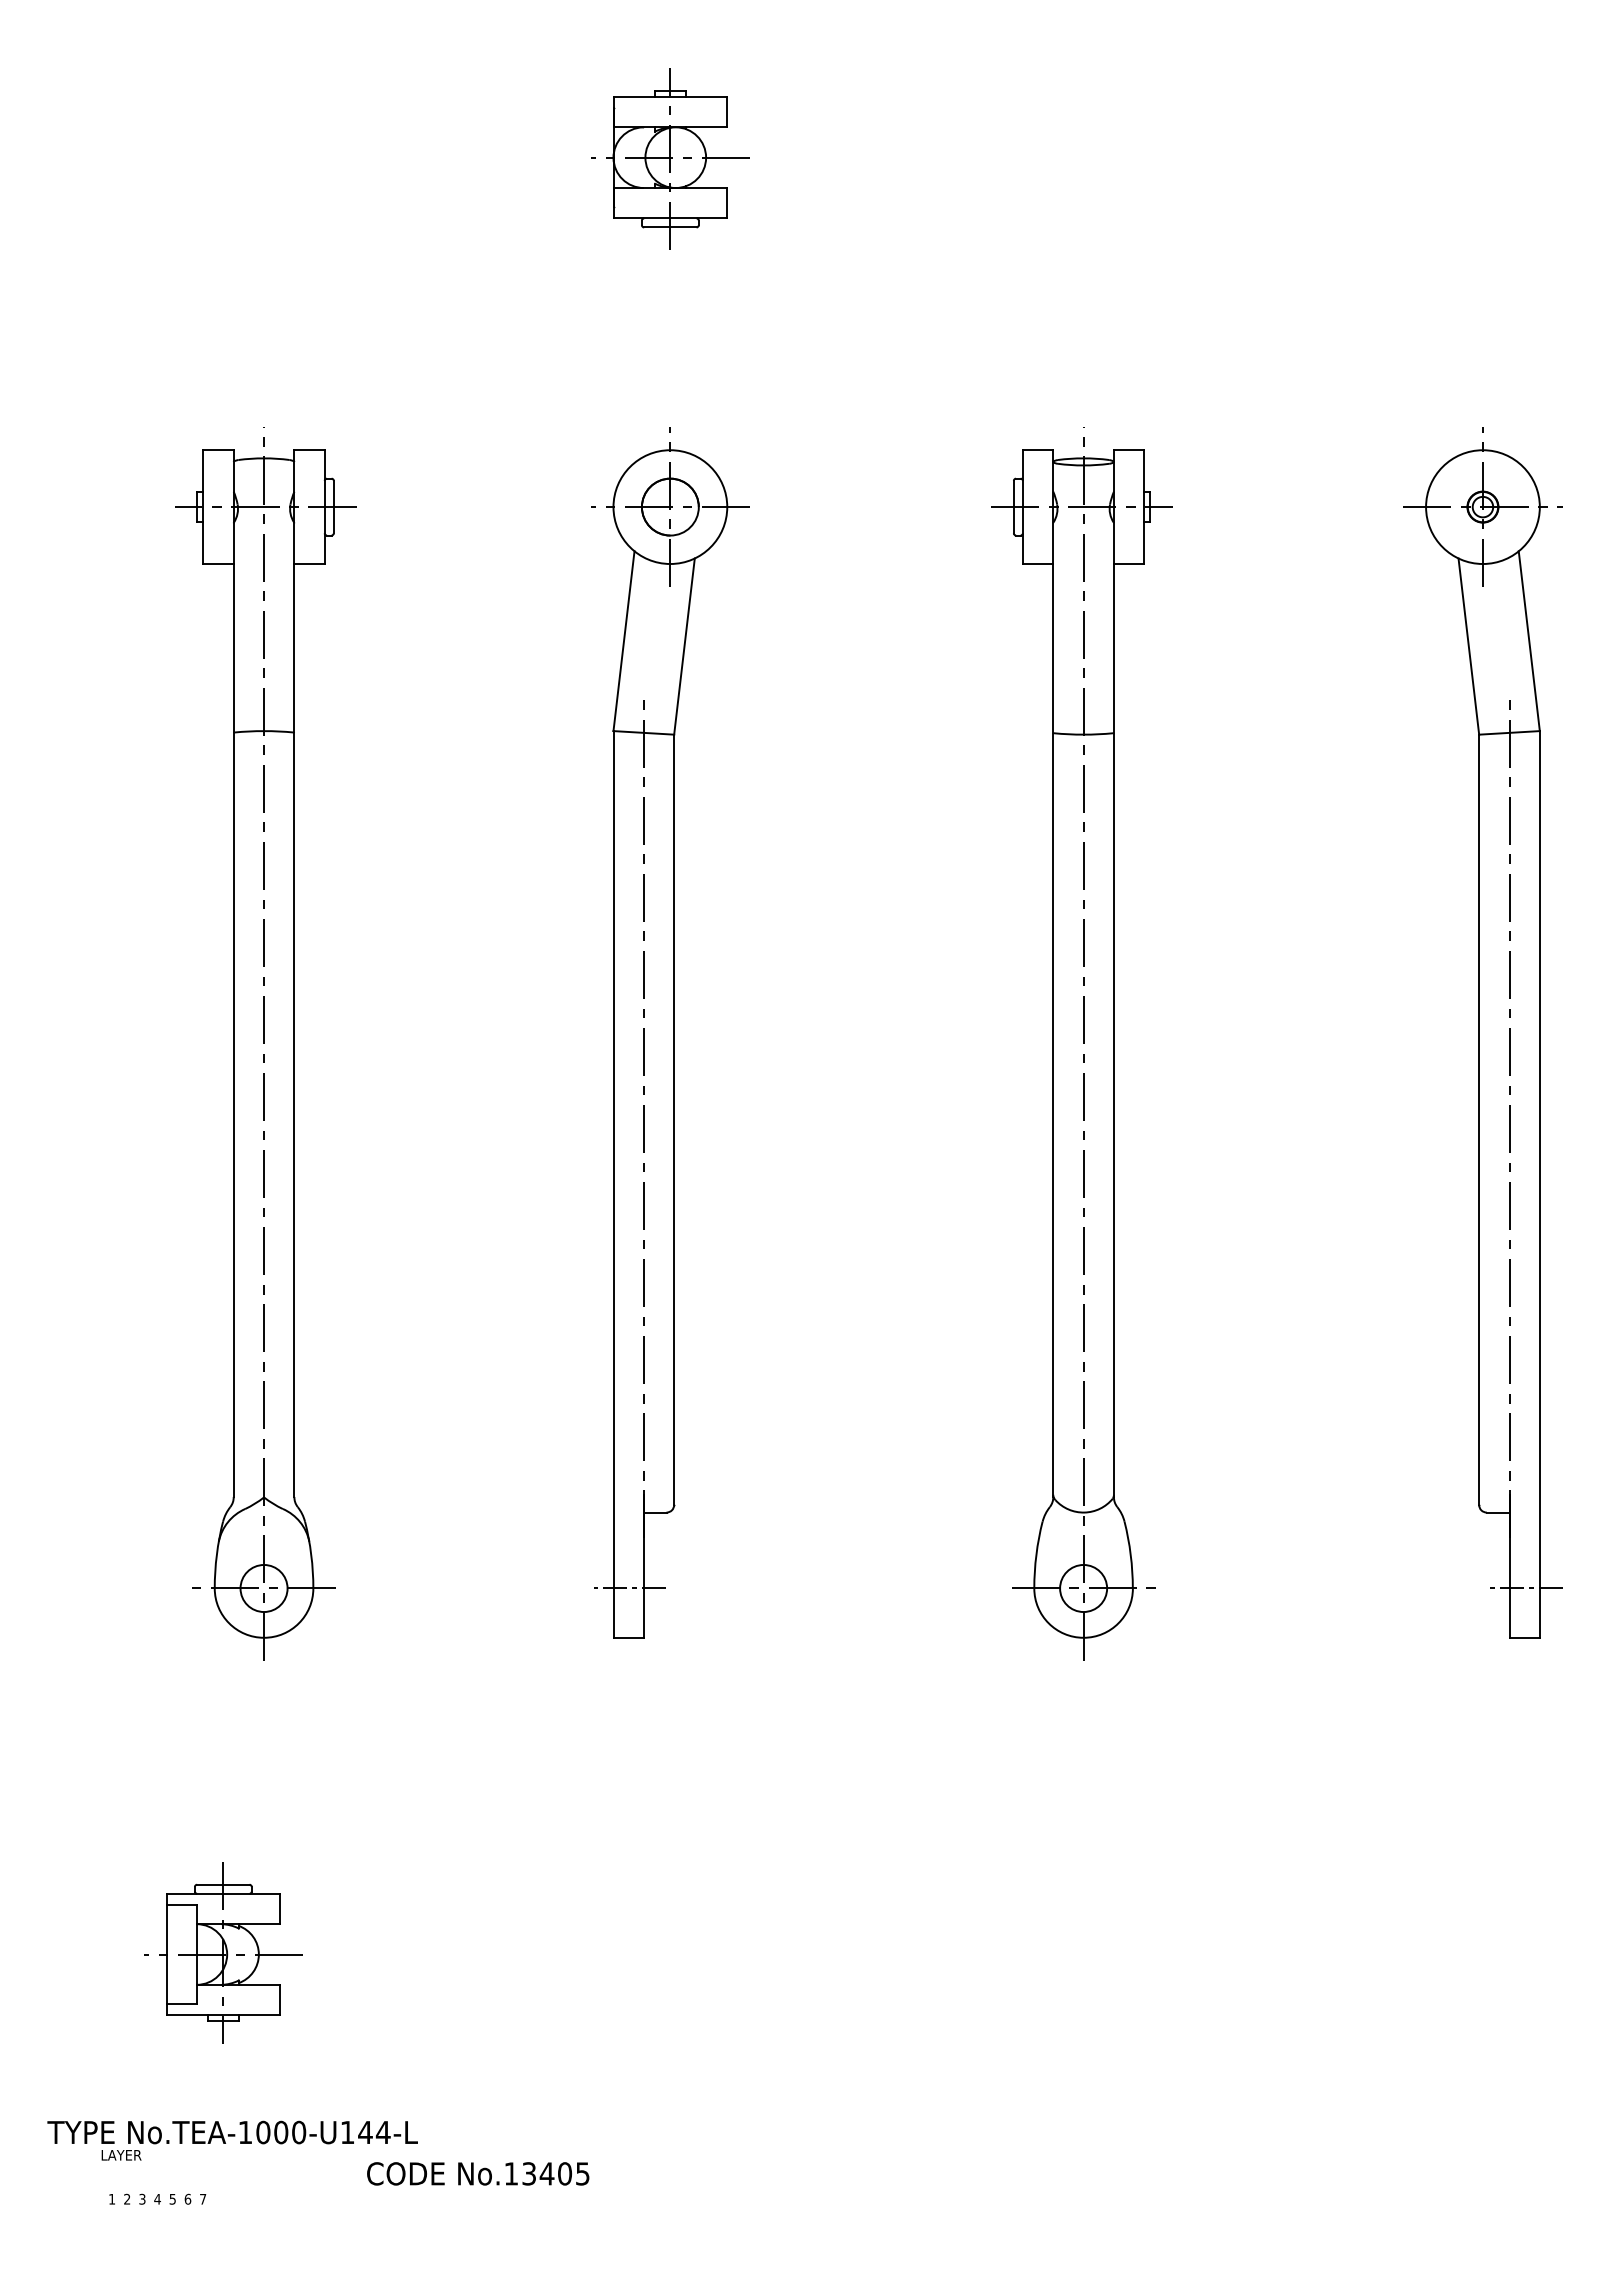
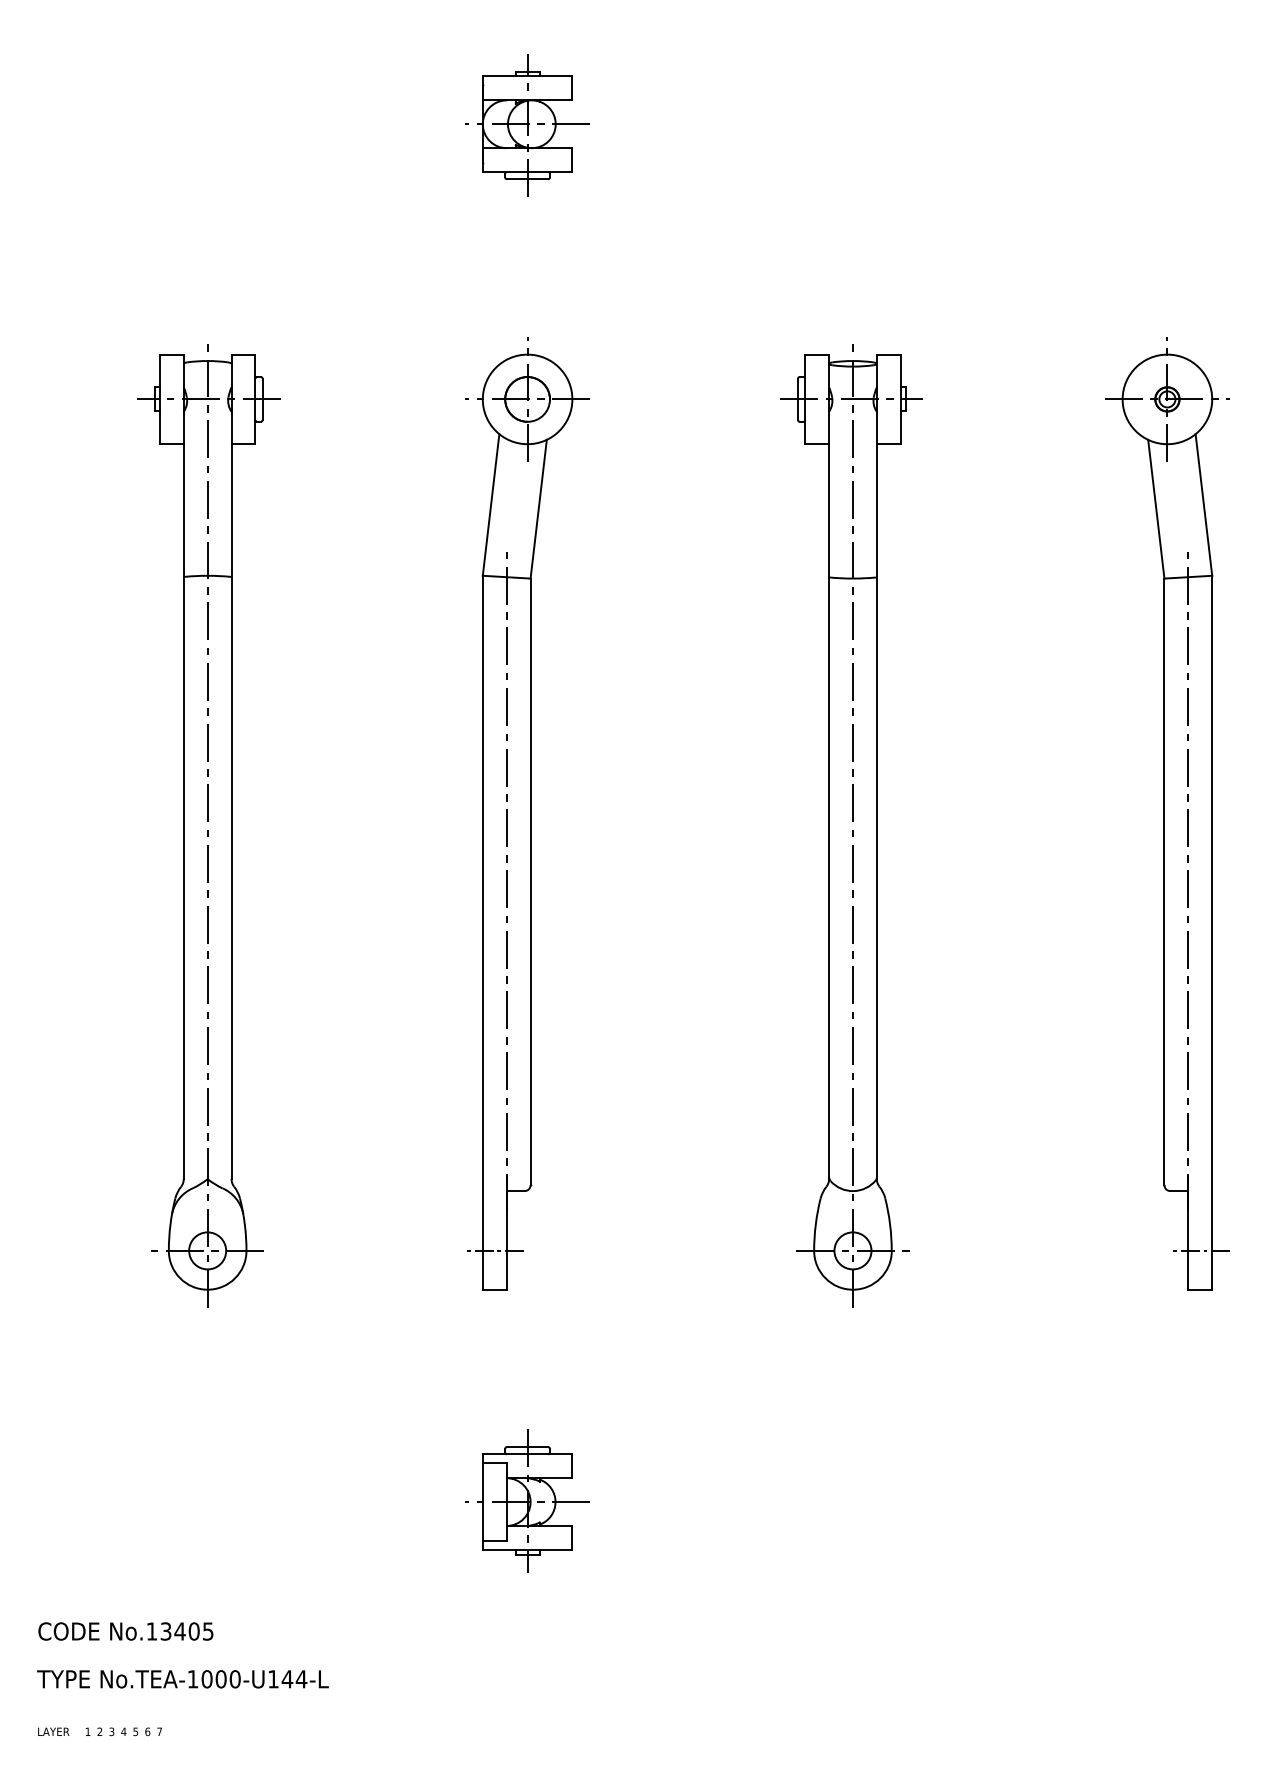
part: (223, 1952) -> (527, 1500), moved
text: (121, 2155) -> (53, 1732), moved
text: (478, 2173) -> (126, 1631), moved

